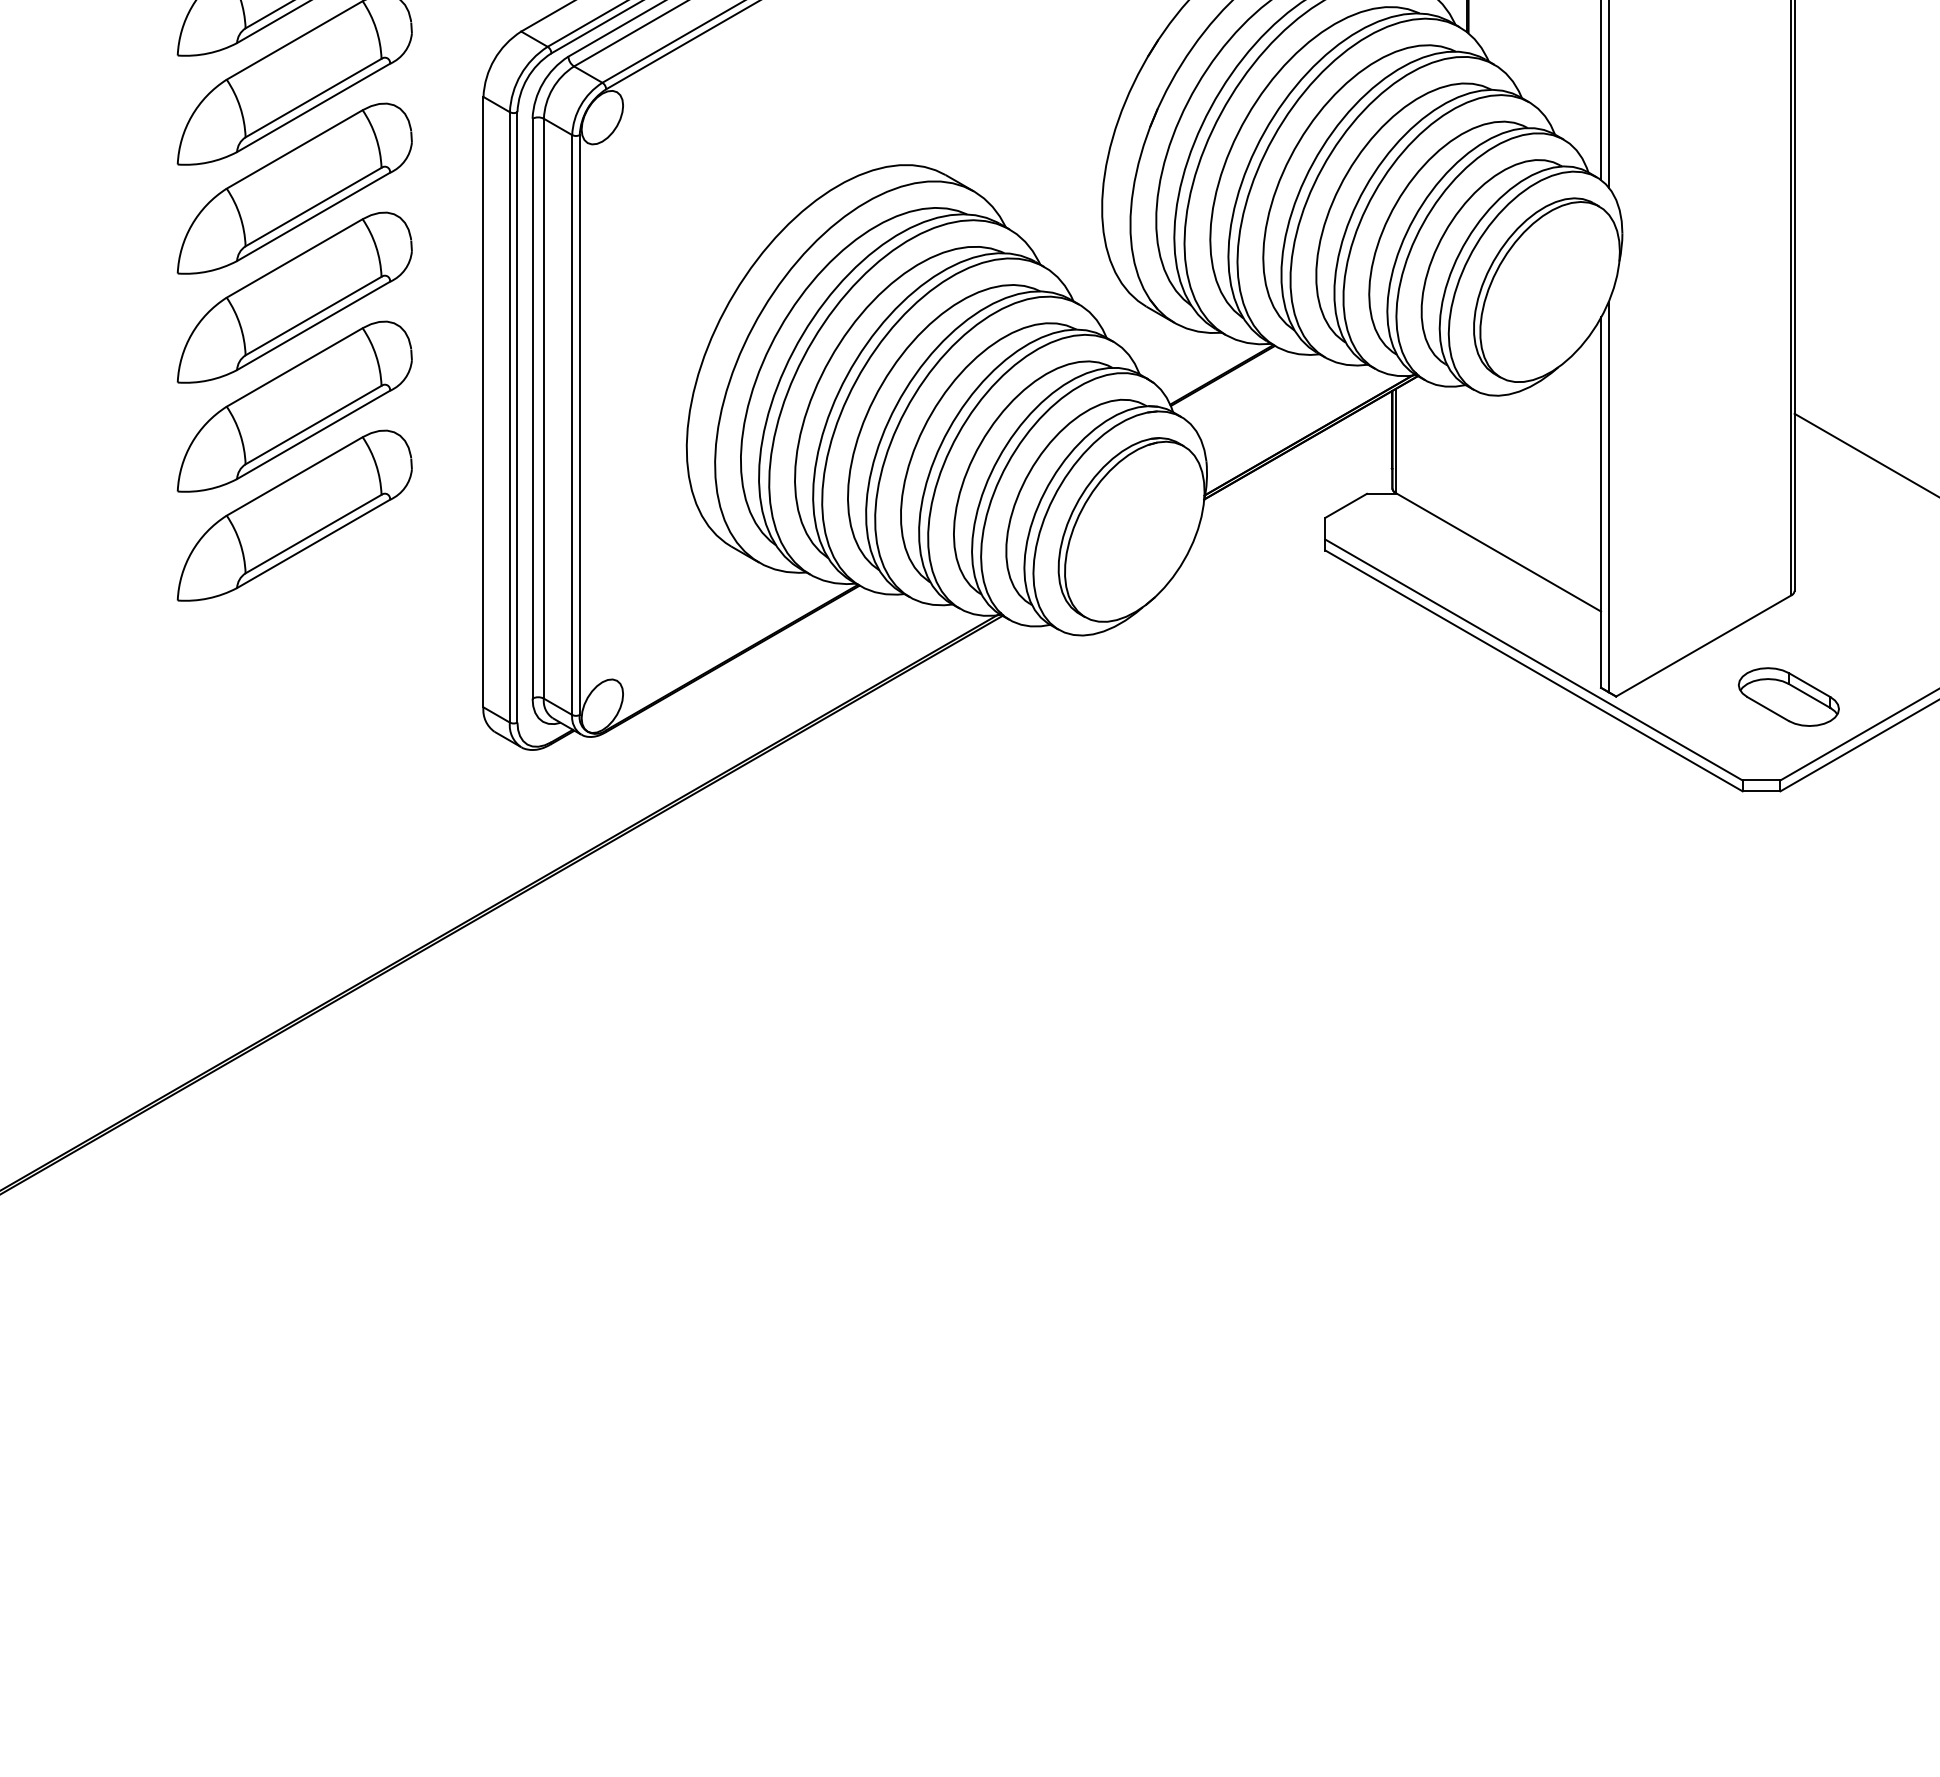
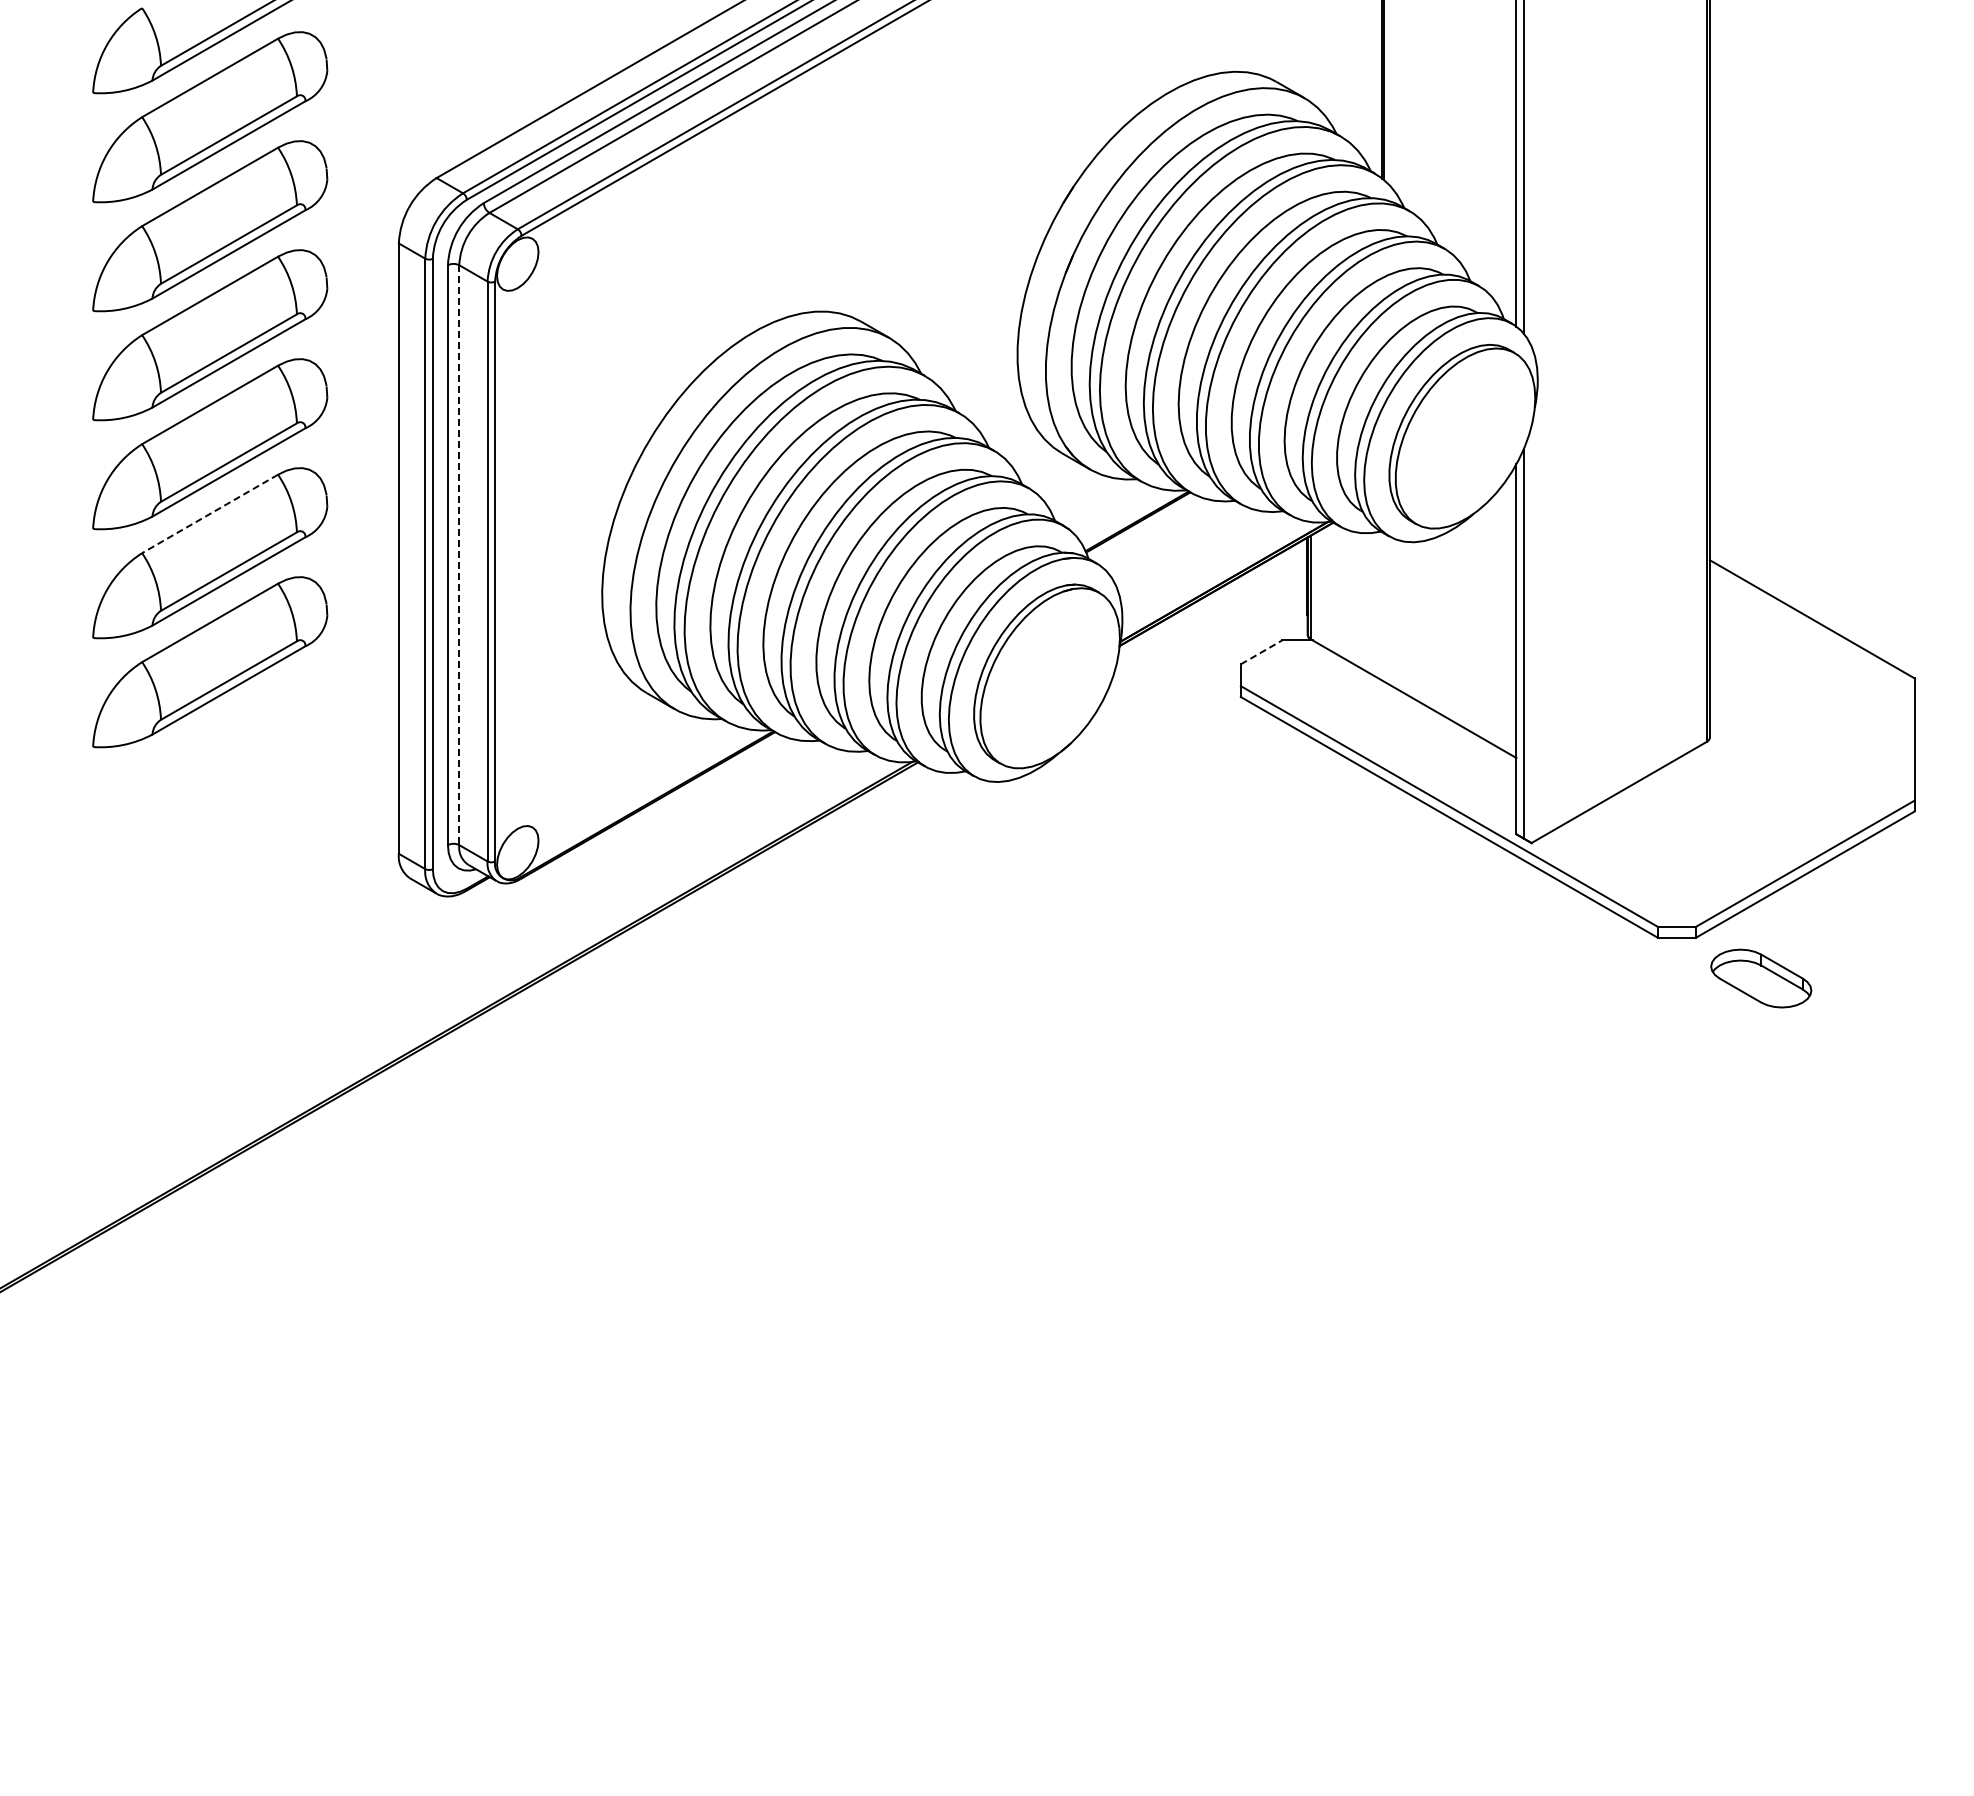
line: (294, 368) -> (209, 514), solid -> dashed
line: (544, 409) -> (459, 555), solid -> dashed
line: (1346, 506) -> (1261, 652), solid -> dashed
part: (1789, 697) -> (1761, 978), moved

